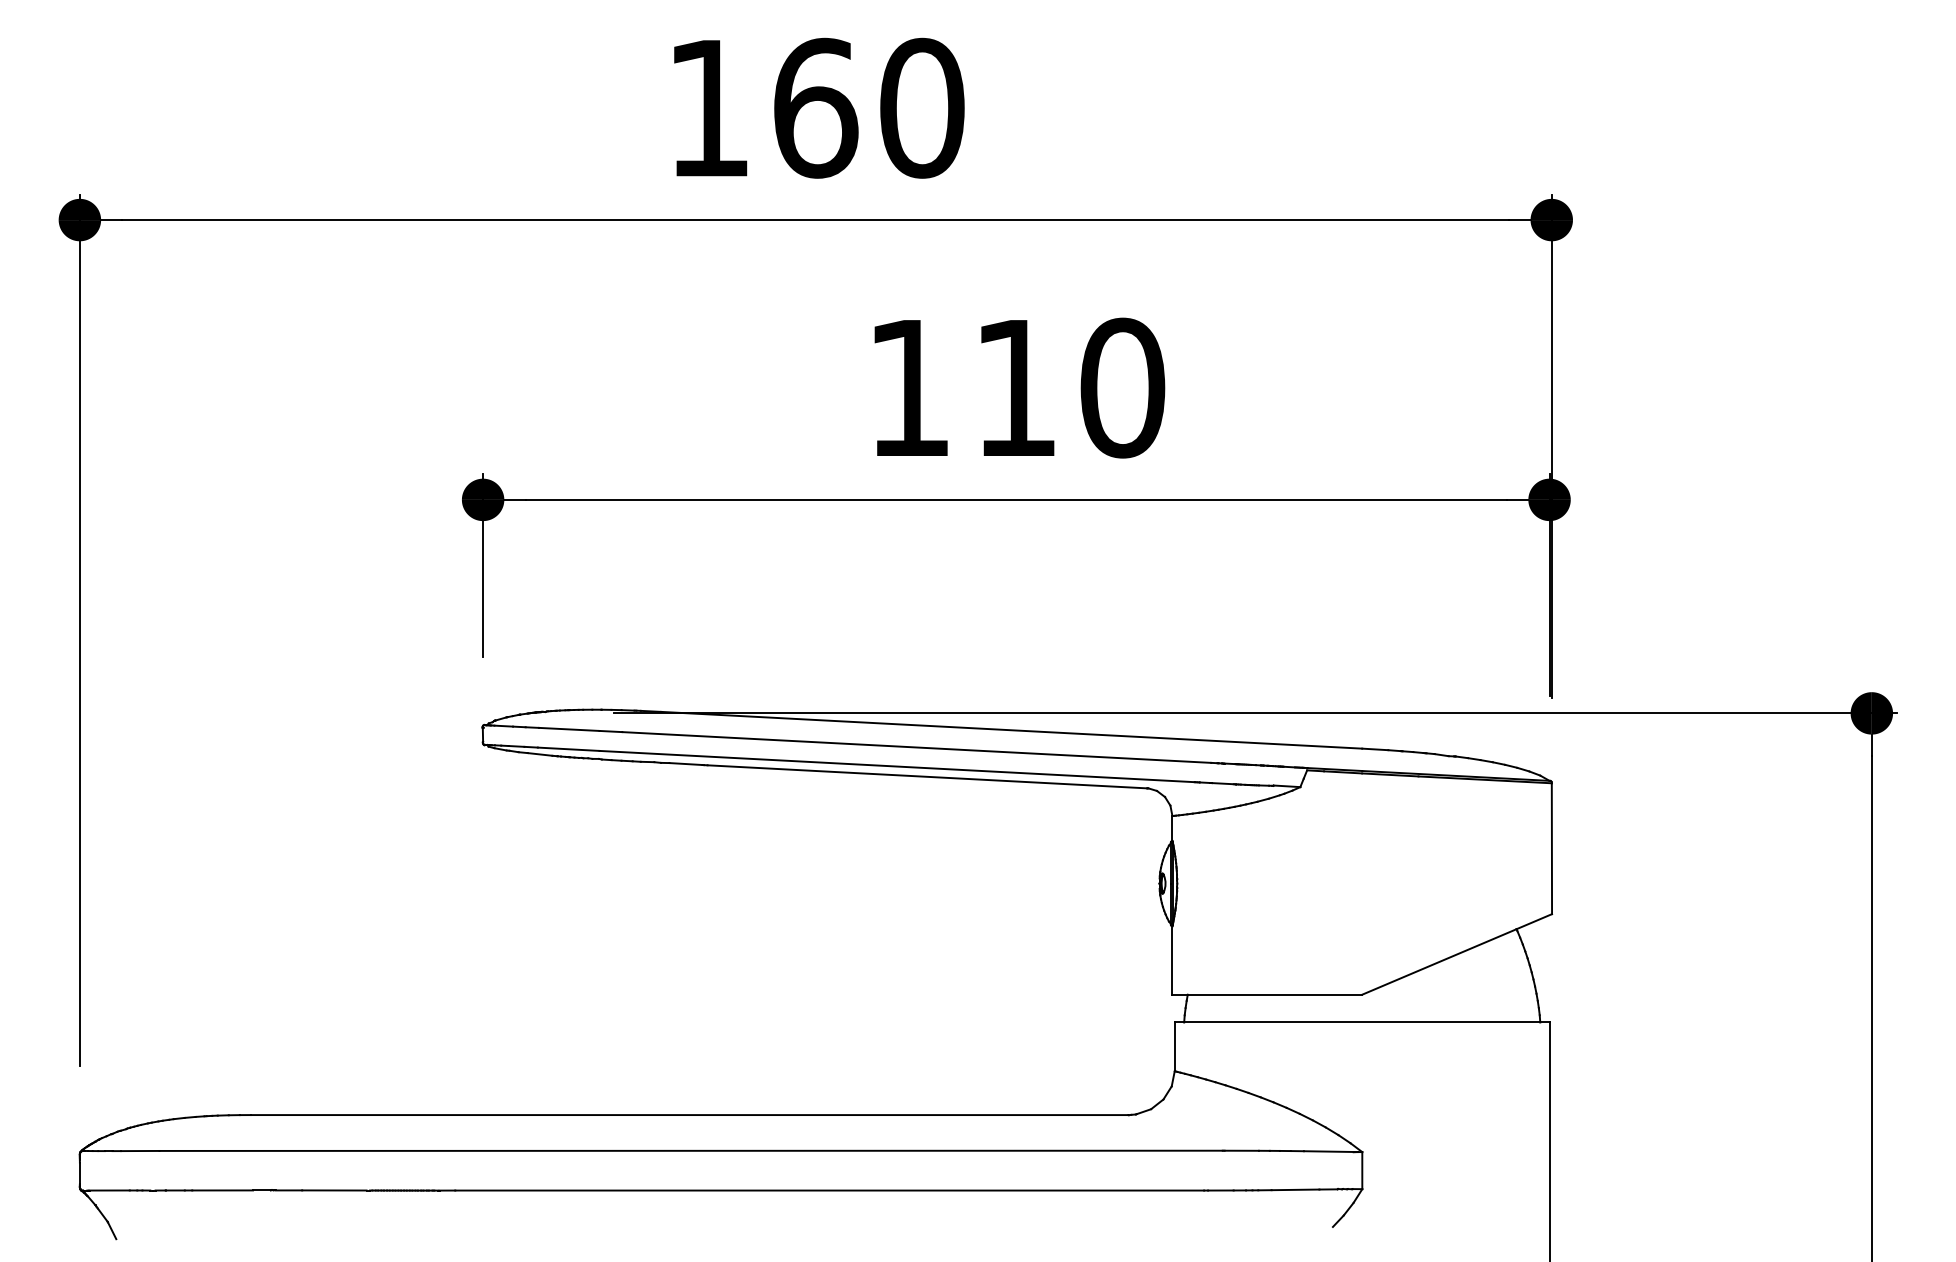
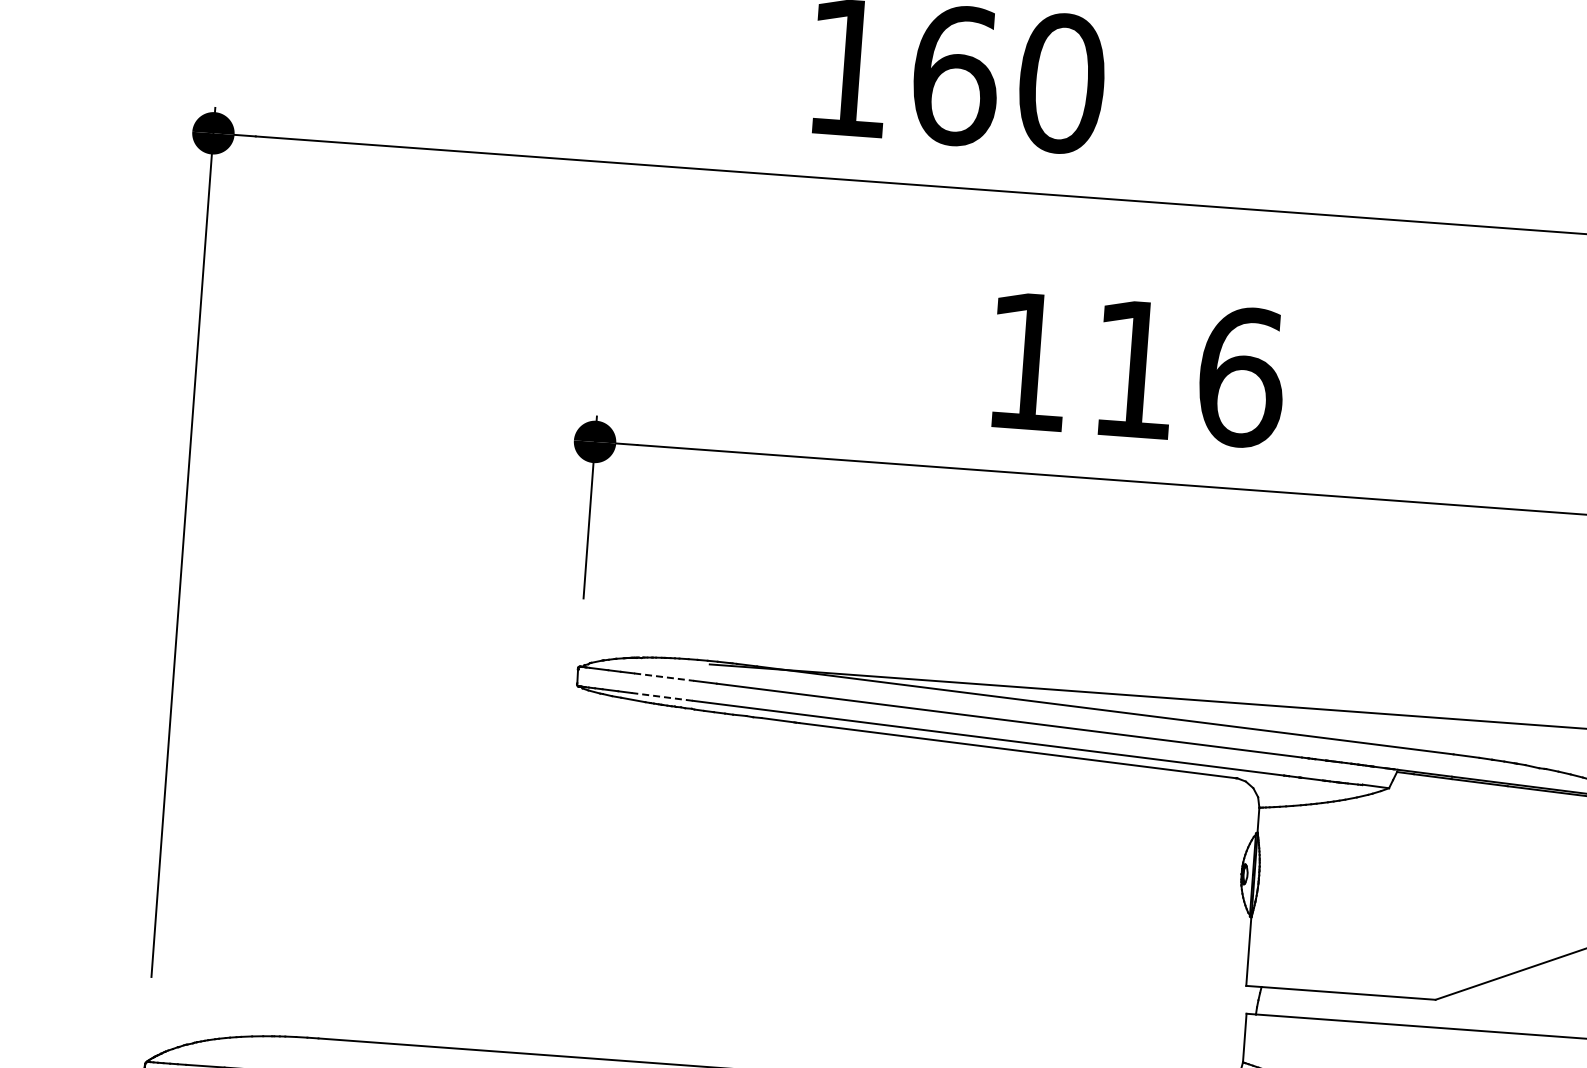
text: (1122, 387) -> (1240, 376), 110 -> 116
line: (569, 729) -> (664, 677), solid -> dashed
line: (568, 749) -> (661, 697), solid -> dashed

